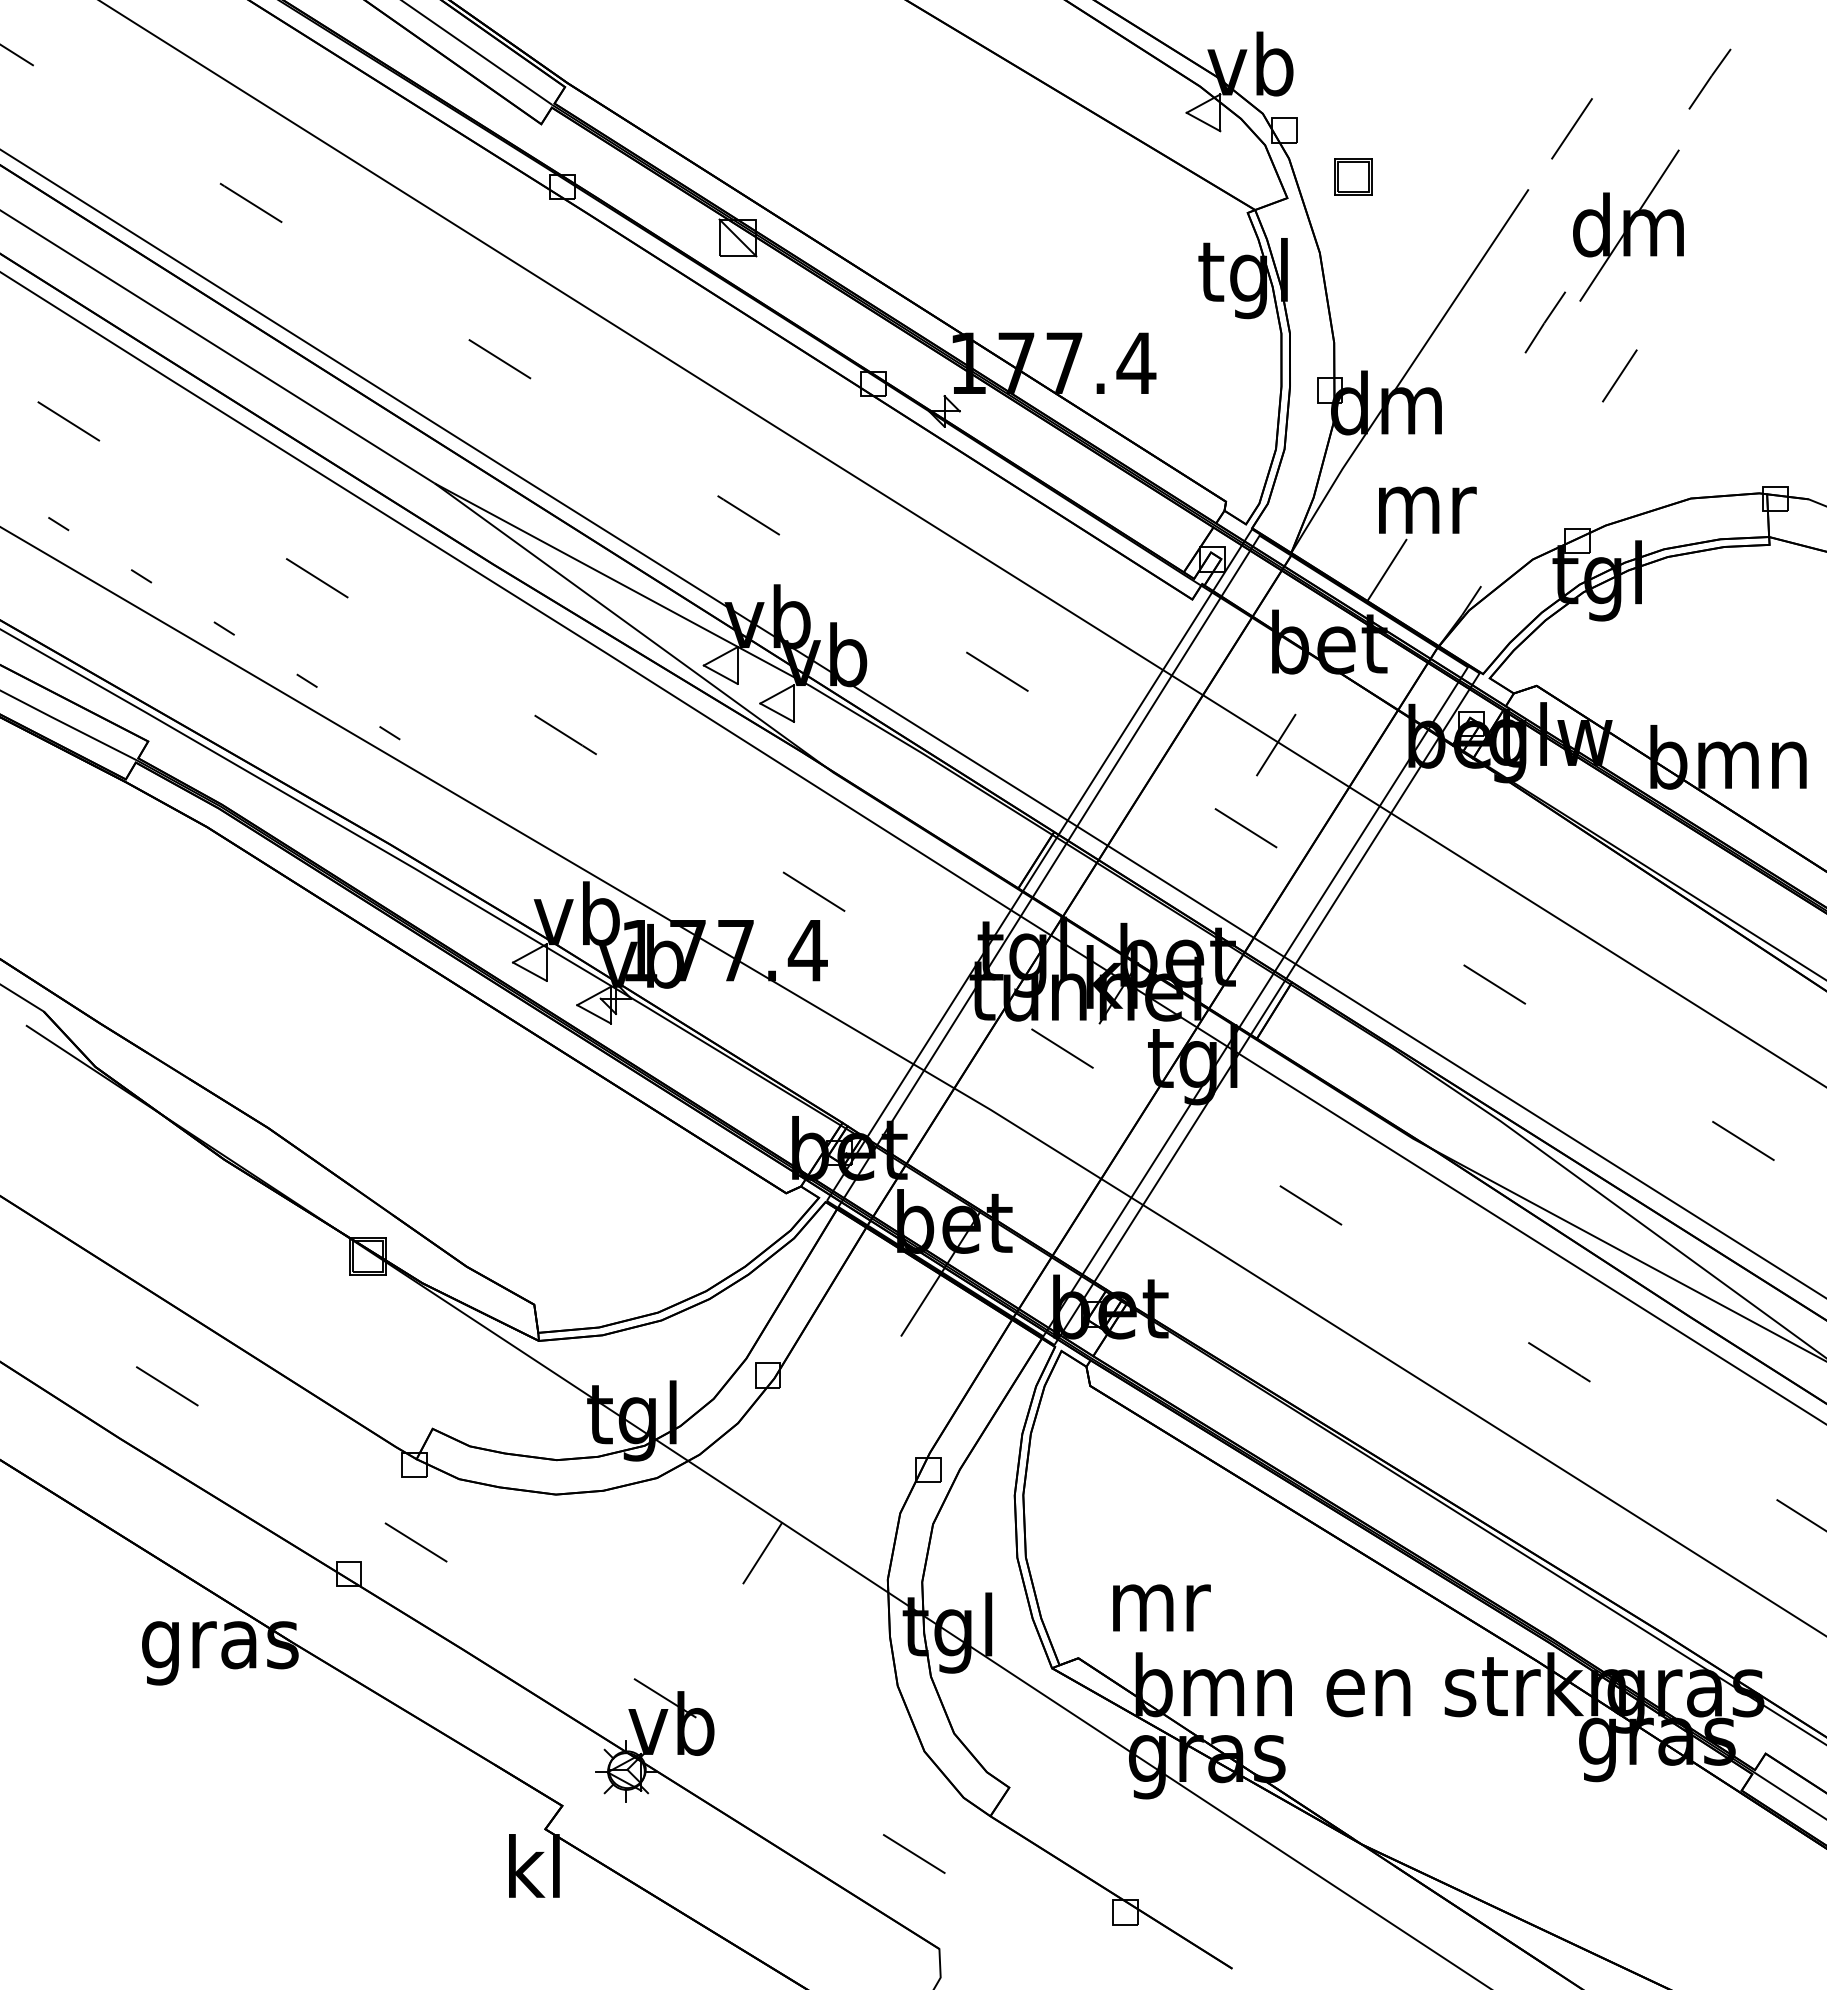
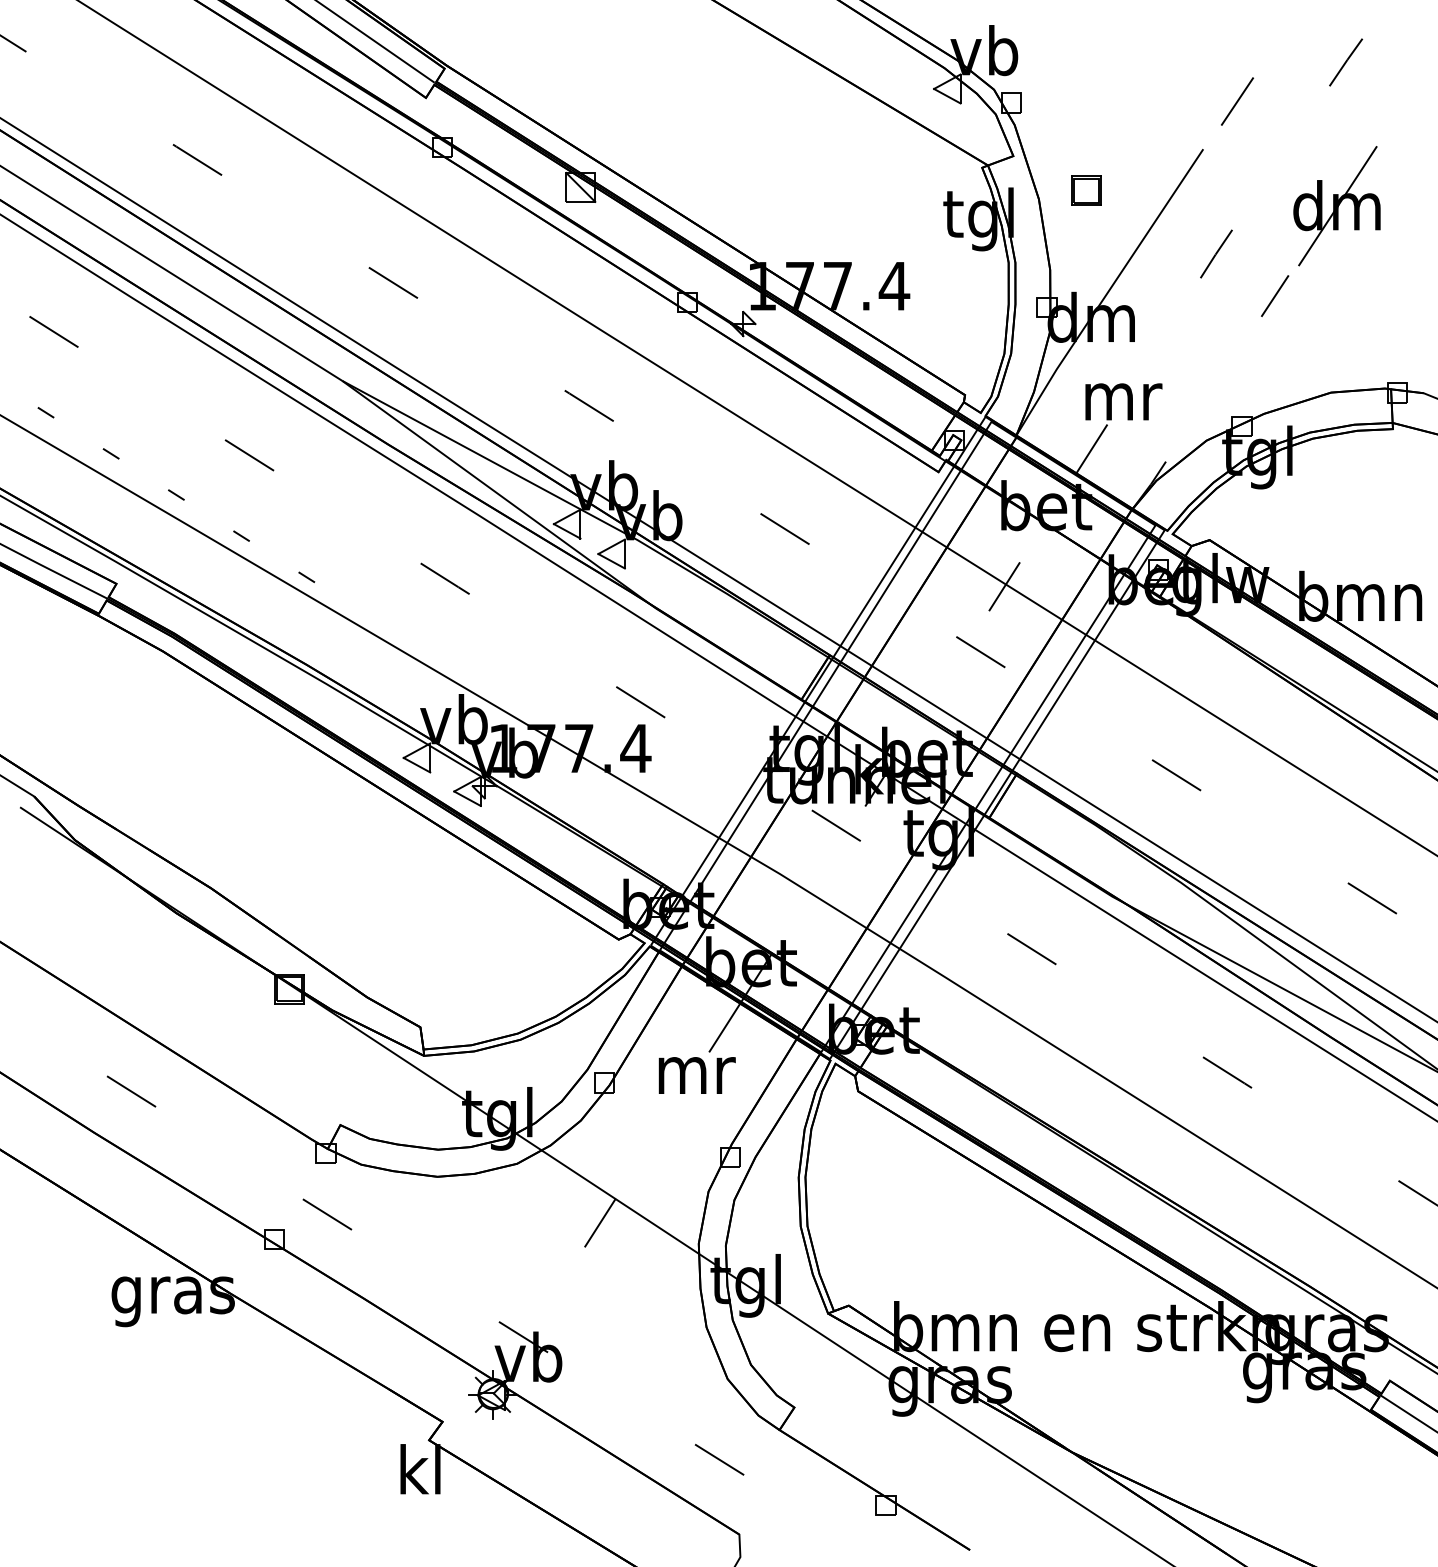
part: (1353, 176) -> (1086, 190), moved
part: (1628, 225) -> (1337, 206), moved
text: (1161, 1607) -> (696, 1075), moved

